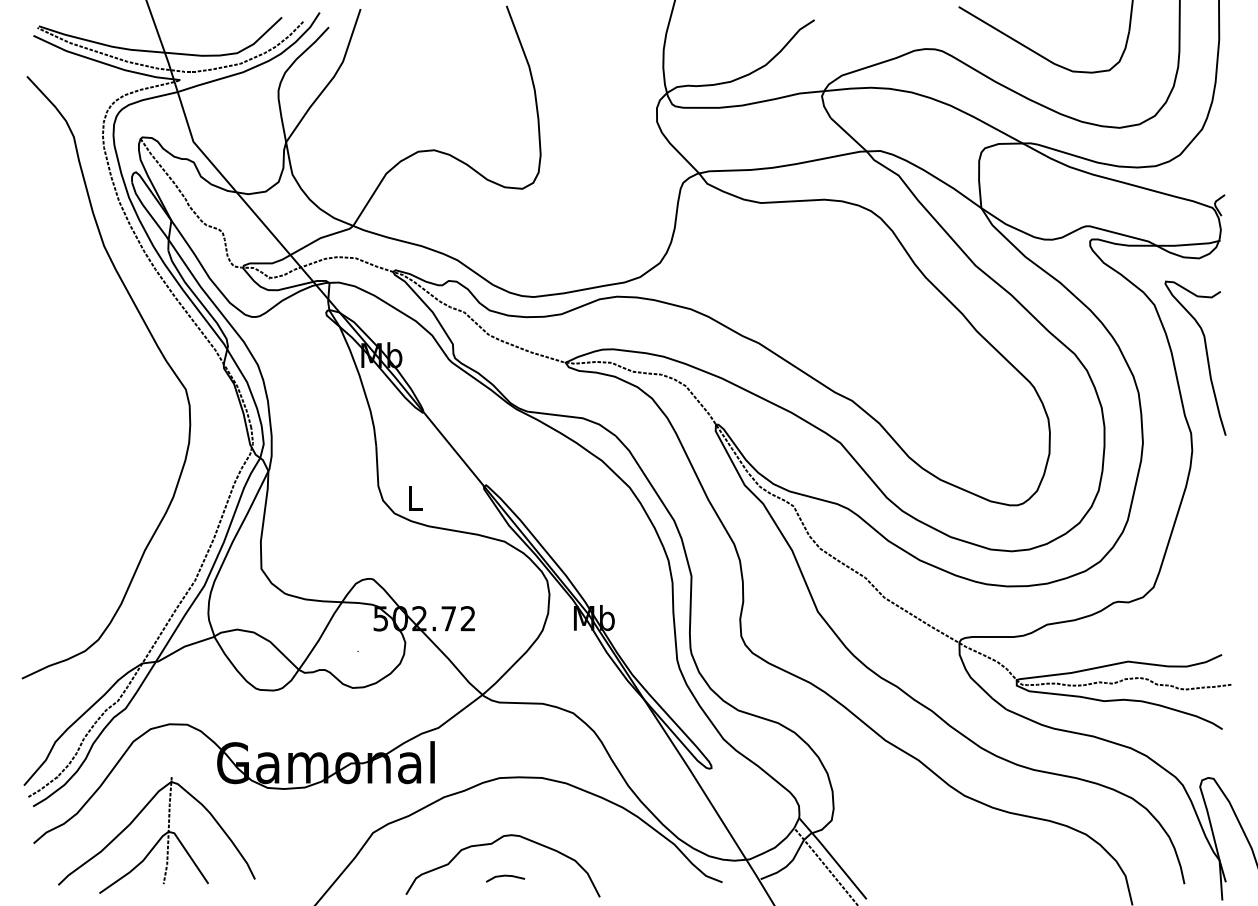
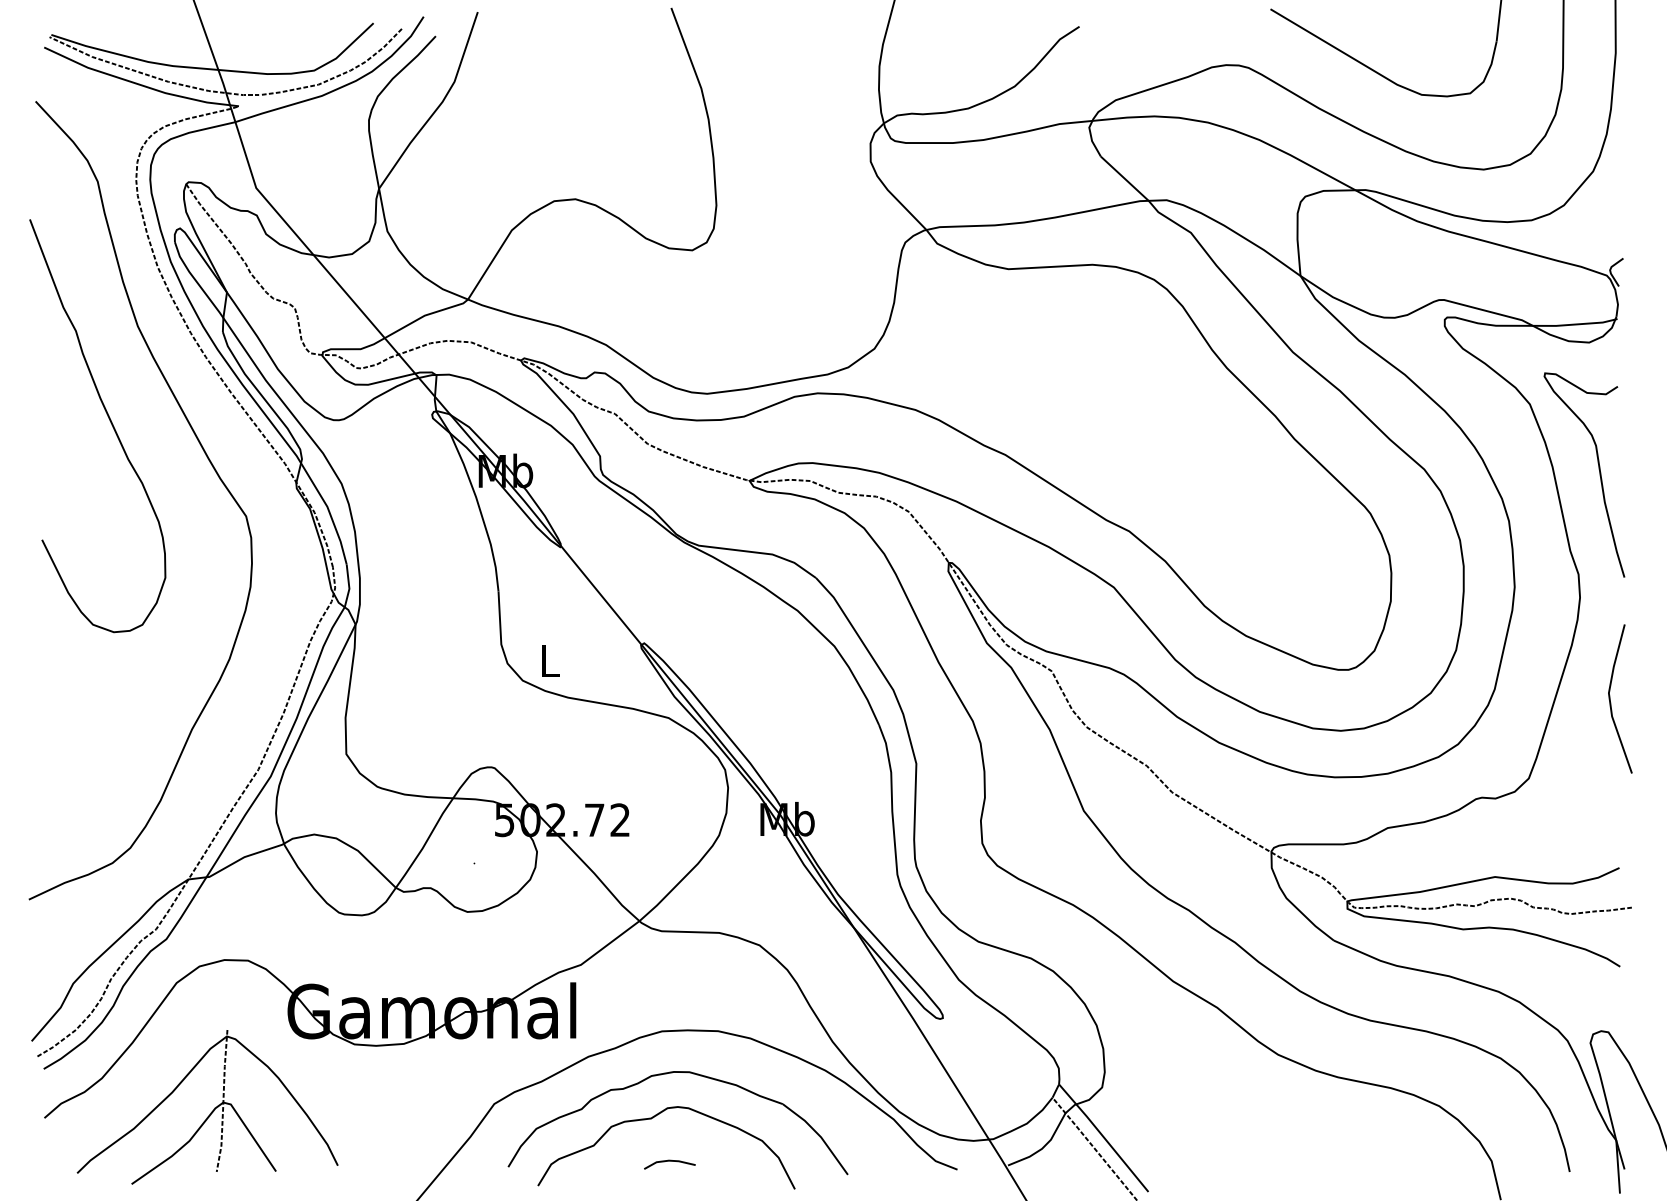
curve: (82, 317) -> (109, 420), added
line: (1215, 527) -> (1610, 699), added
part: (505, 810) -> (669, 1074), added

